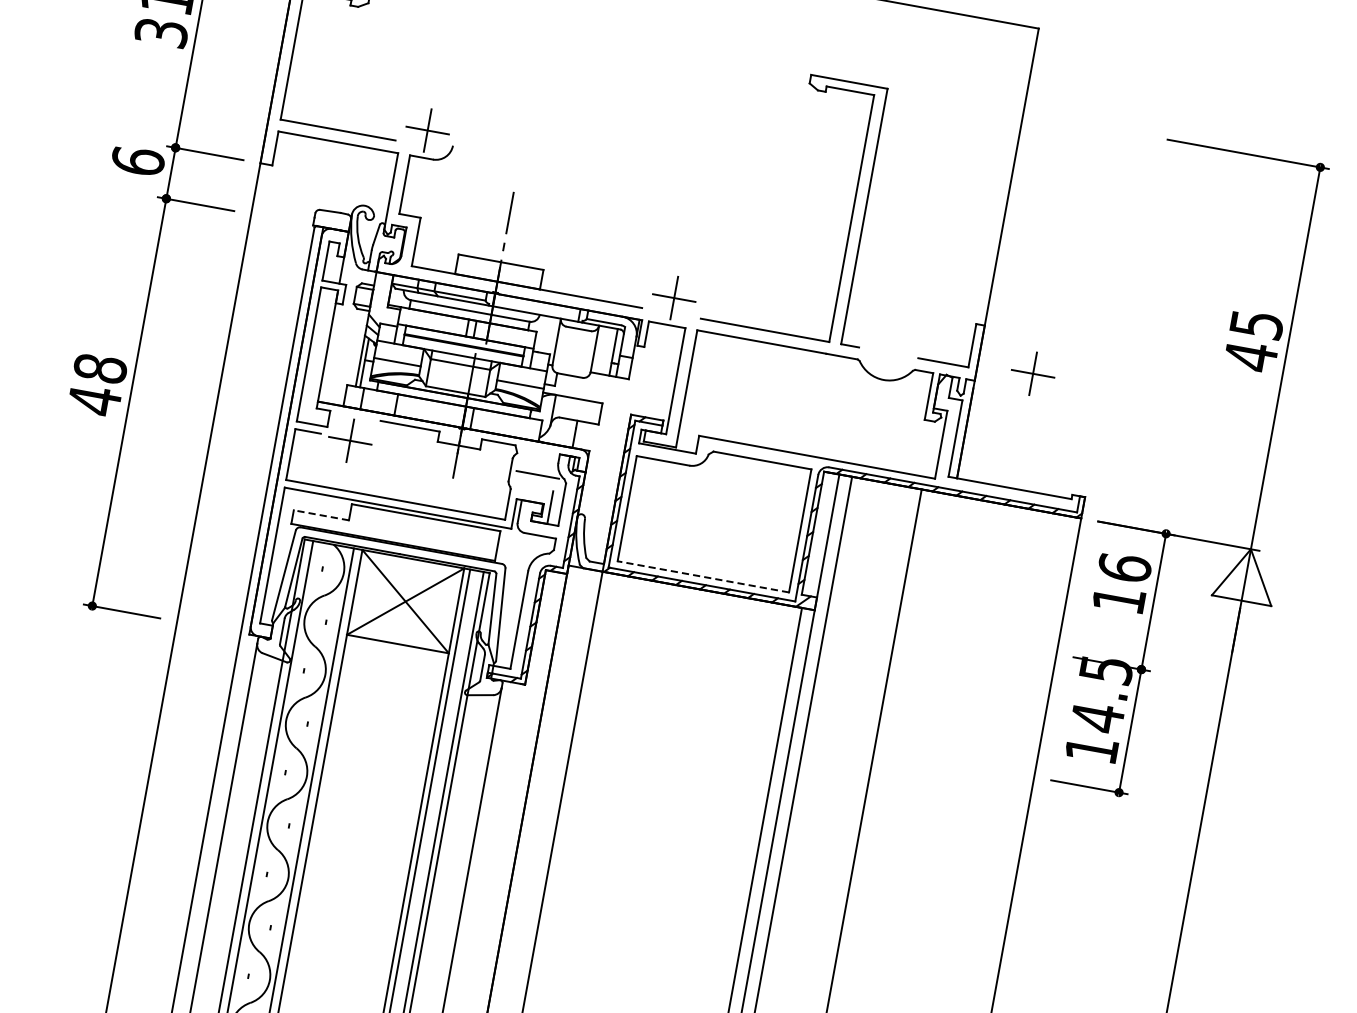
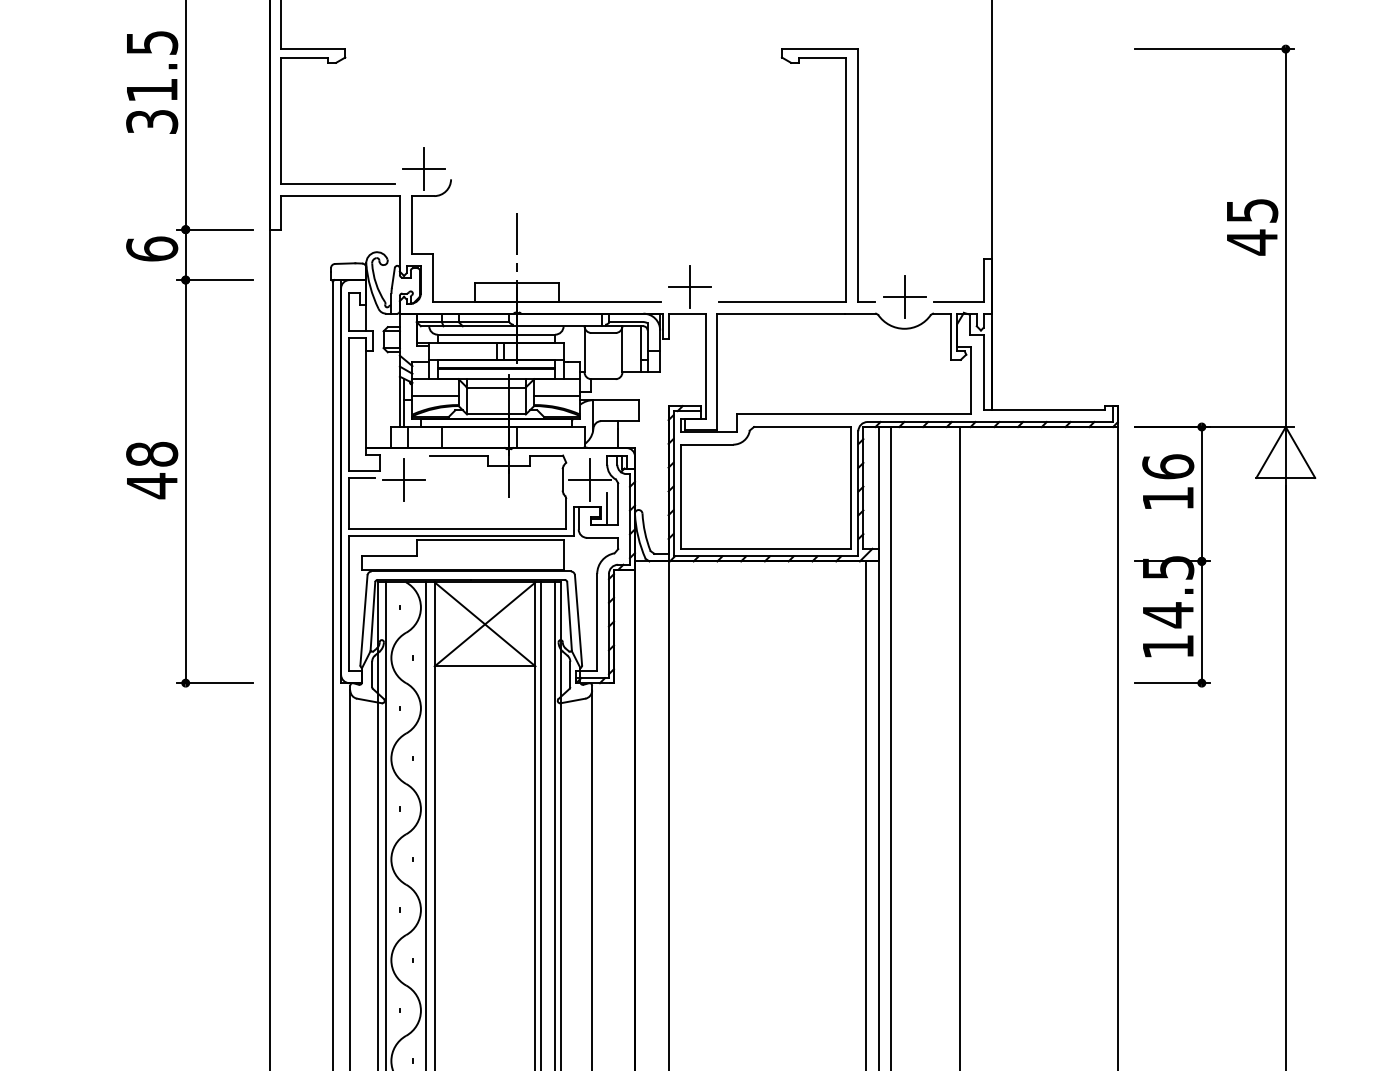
part: (1033, 373) -> (904, 296), moved
line: (537, 474) -> (589, 479), added
line: (320, 515) -> (388, 556), dashed -> solid
line: (703, 576) -> (766, 548), dashed -> solid

